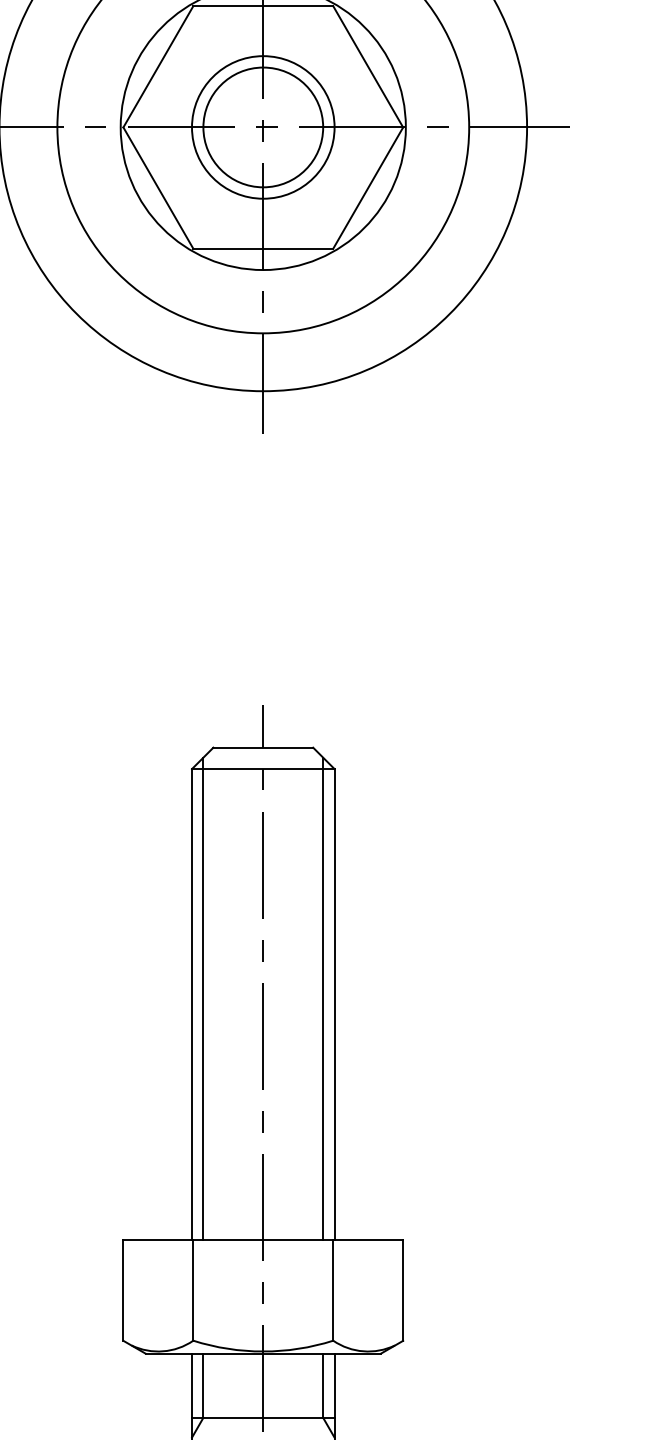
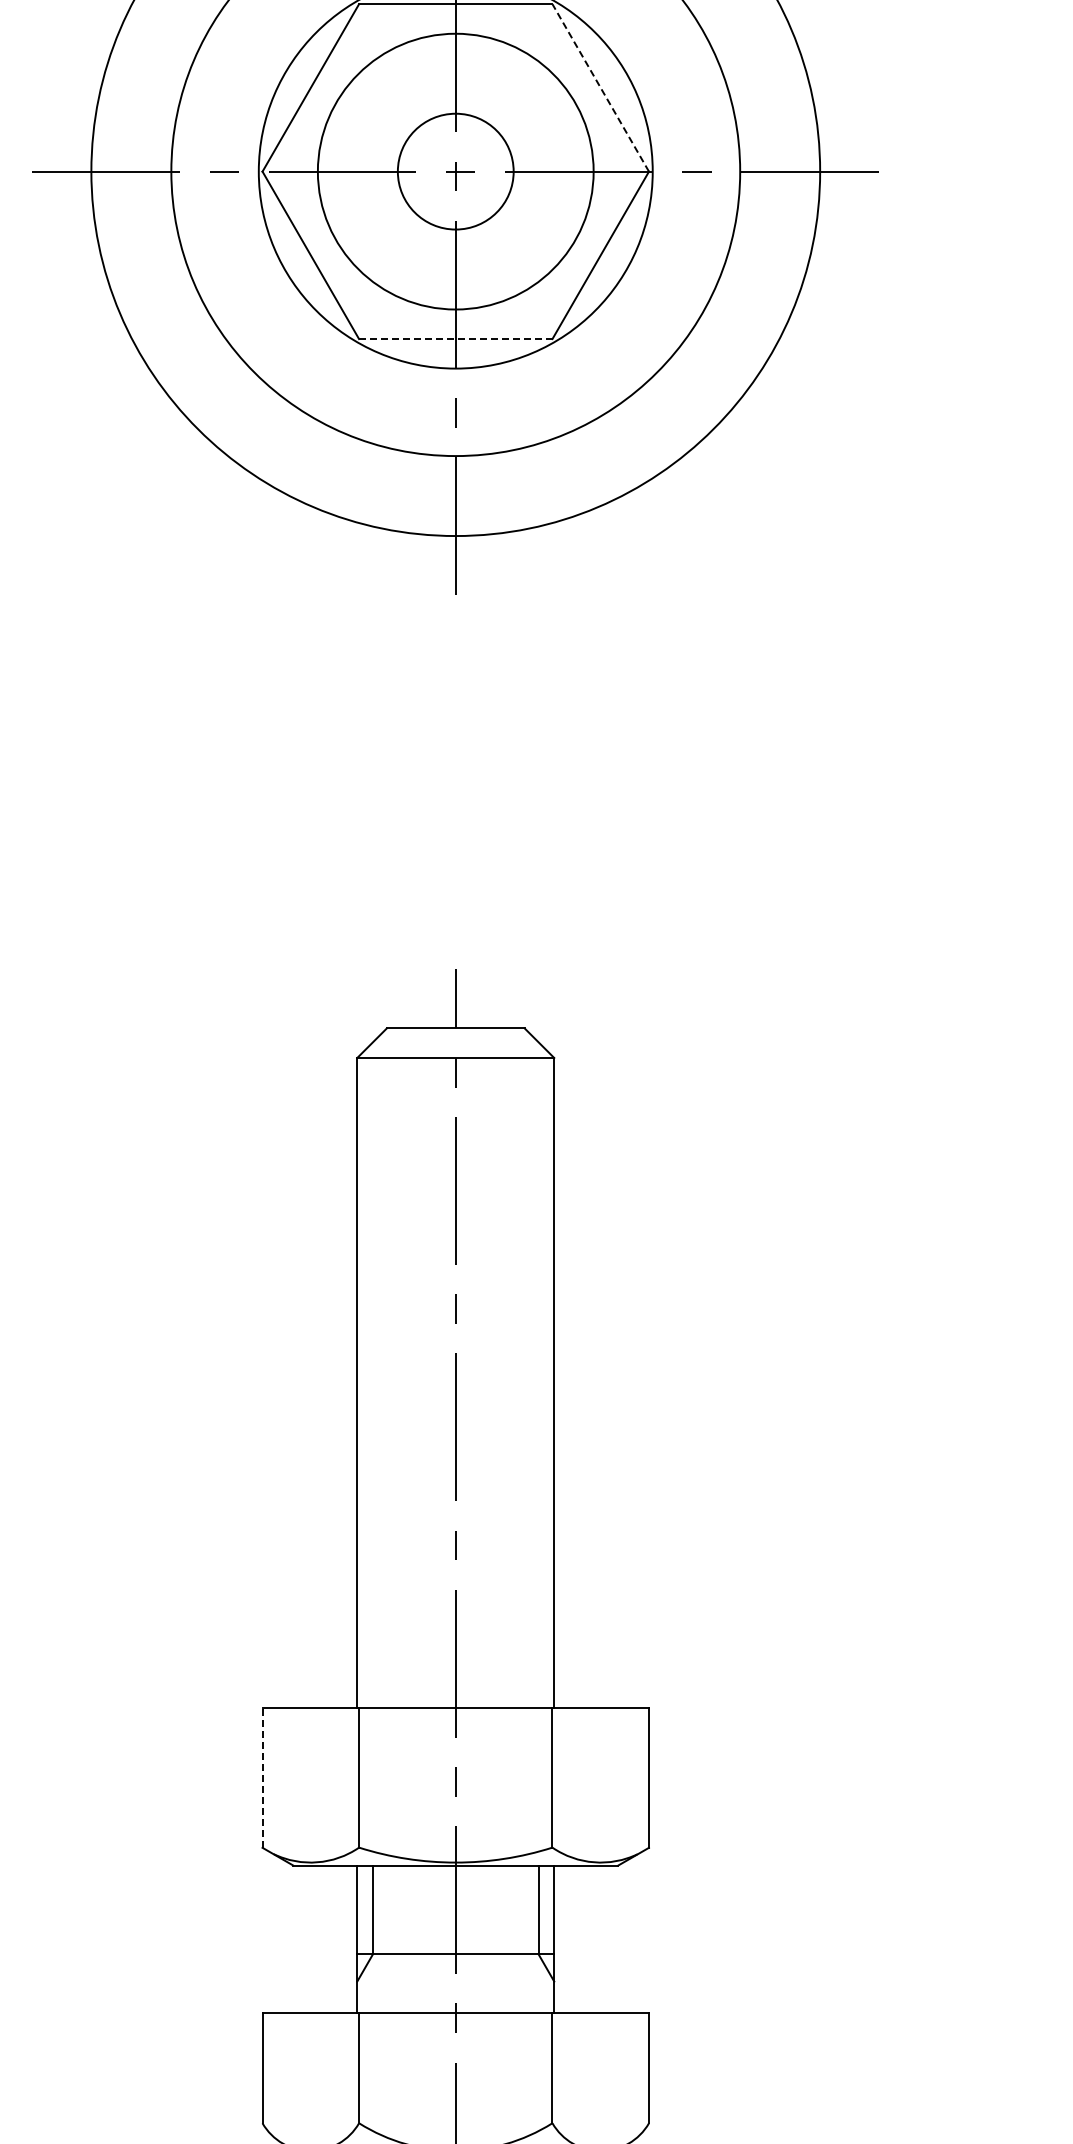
line: (368, 66) -> (600, 87), solid -> dashed
circle: (263, 127) -> (455, 171), size x0.7
circle: (263, 127) -> (455, 171), size x1.4
line: (263, 248) -> (455, 339), solid -> dashed
line: (203, 998) -> (373, 1374), removed
line: (323, 998) -> (538, 1374), removed
line: (123, 1289) -> (262, 1777), solid -> dashed

